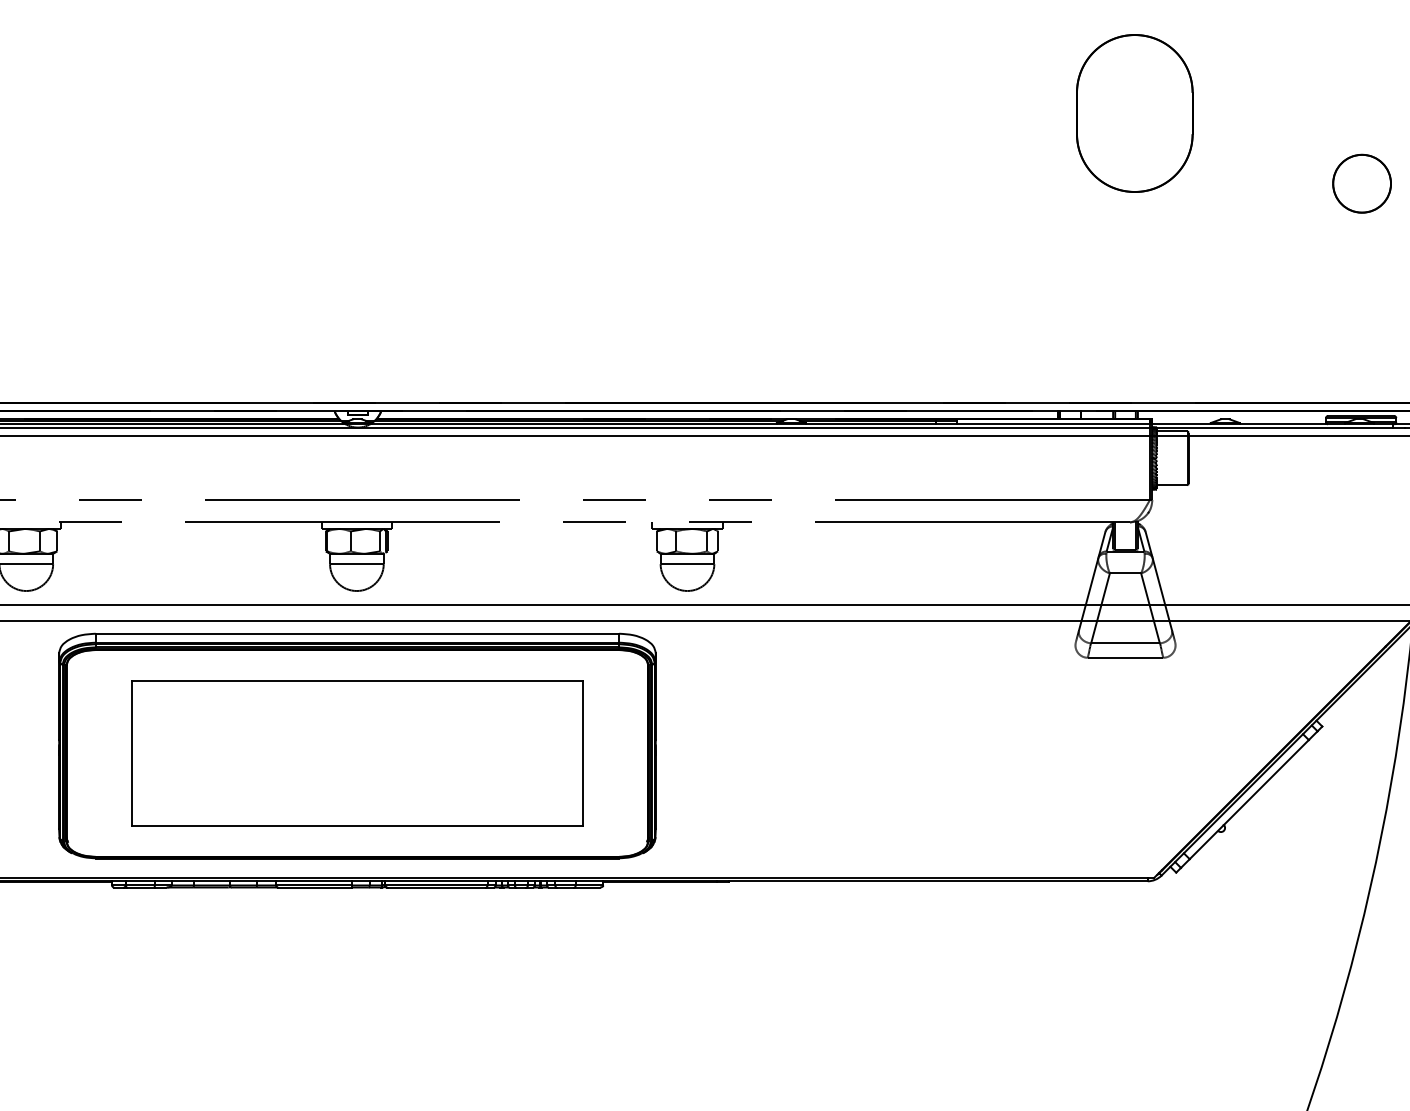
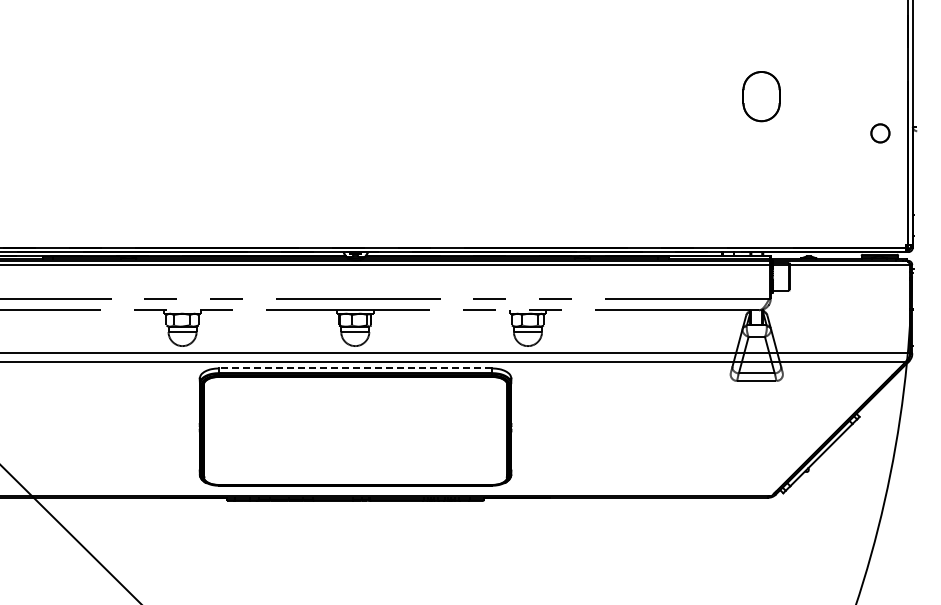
part: (1134, 113) -> (761, 96), size x0.6
circle: (1362, 183) -> (880, 133), size x0.6
line: (357, 633) -> (355, 368), solid -> dashed
part: (357, 752) -> (355, 430), removed

